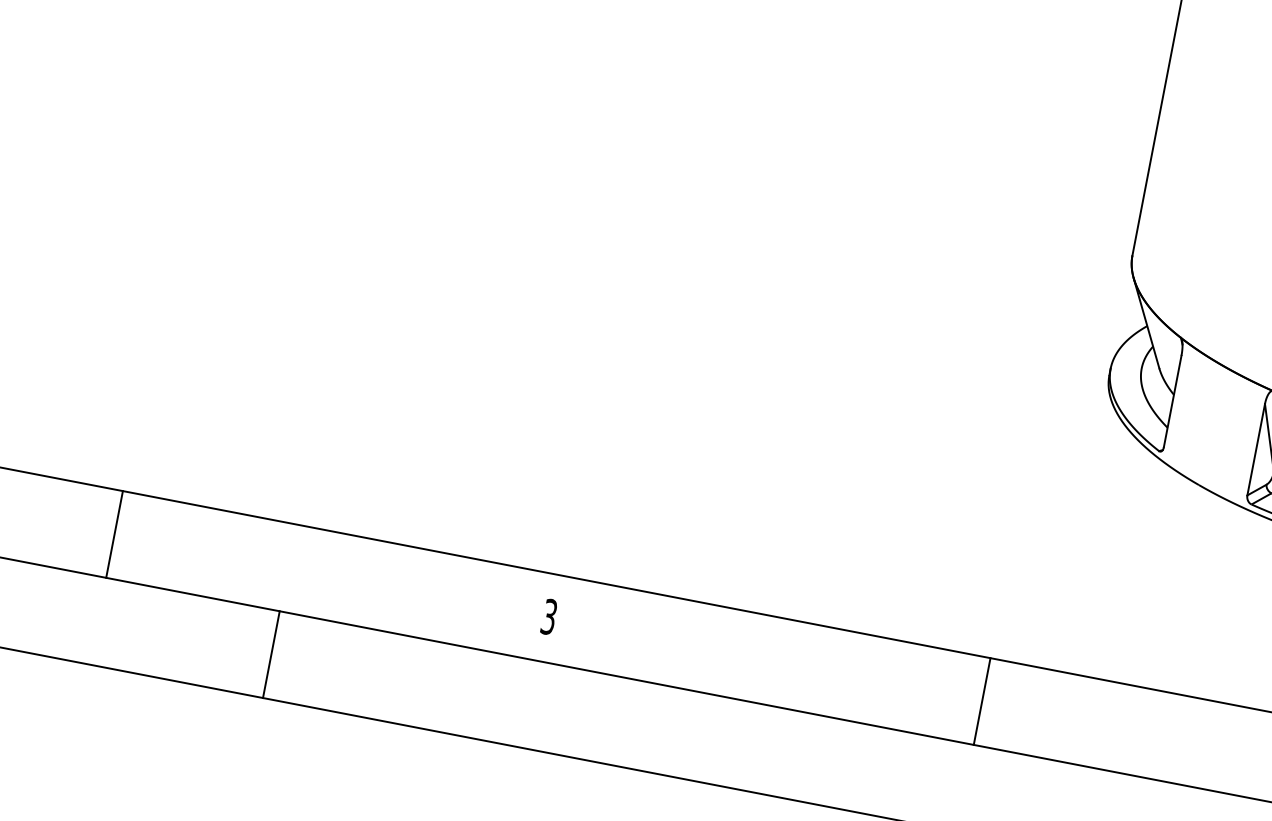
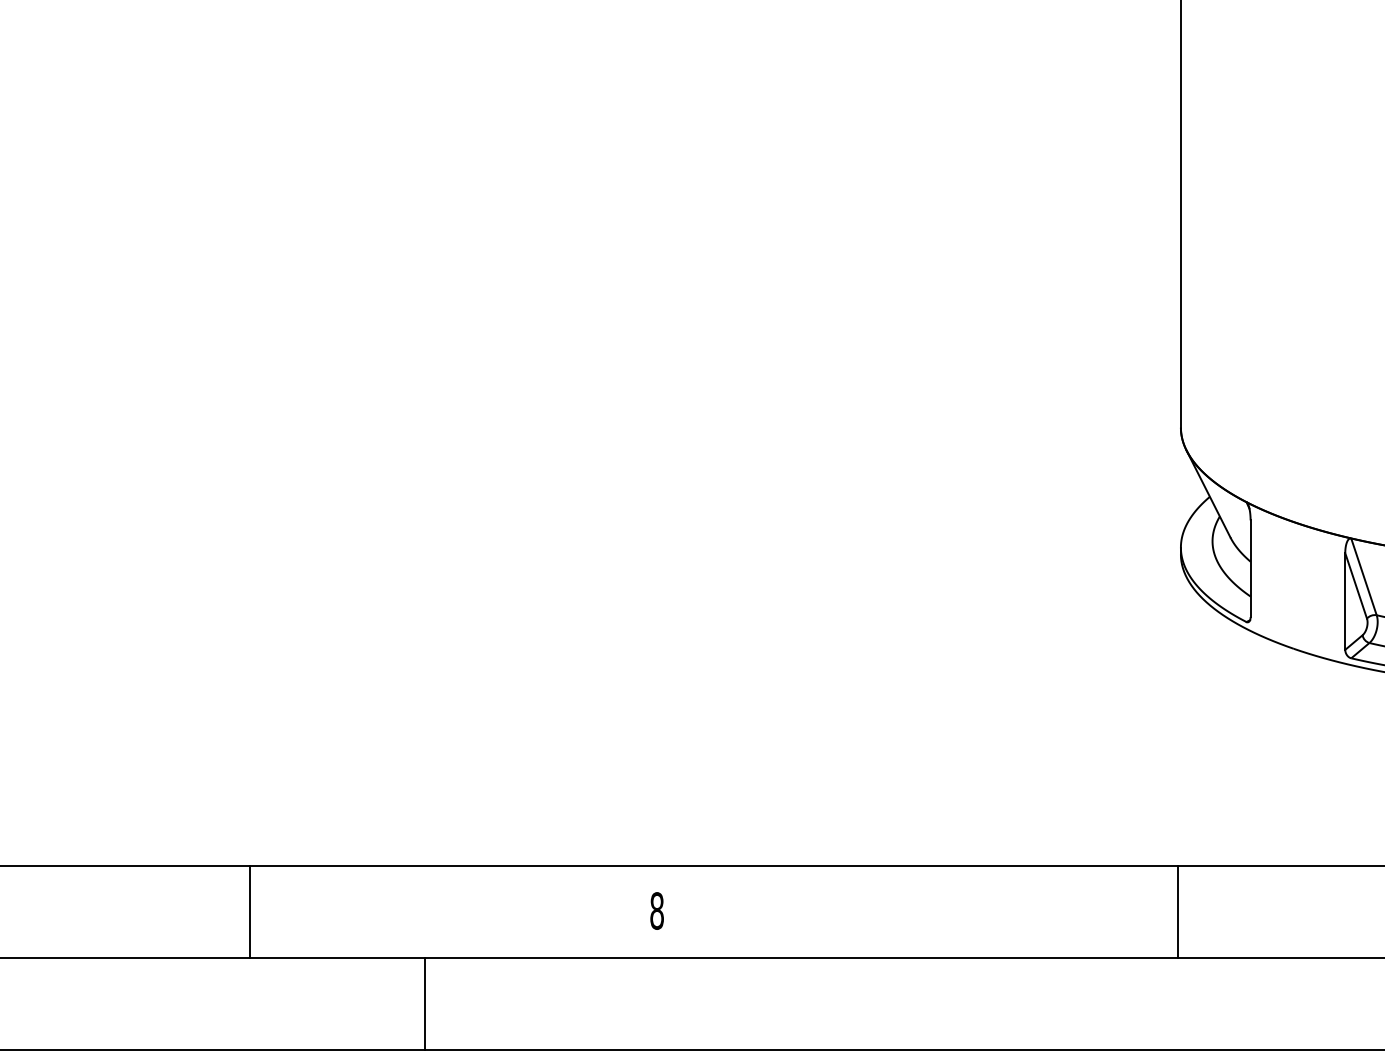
line: (114, 534) -> (250, 912), moved
text: (548, 616) -> (656, 910), 3 -> 8
line: (271, 654) -> (425, 1003), moved
line: (982, 701) -> (1178, 912), moved

